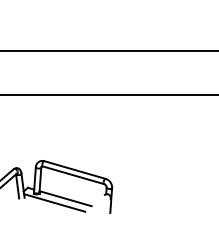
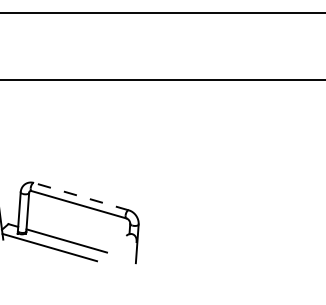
line: (75, 170) -> (82, 197), solid -> dashed

